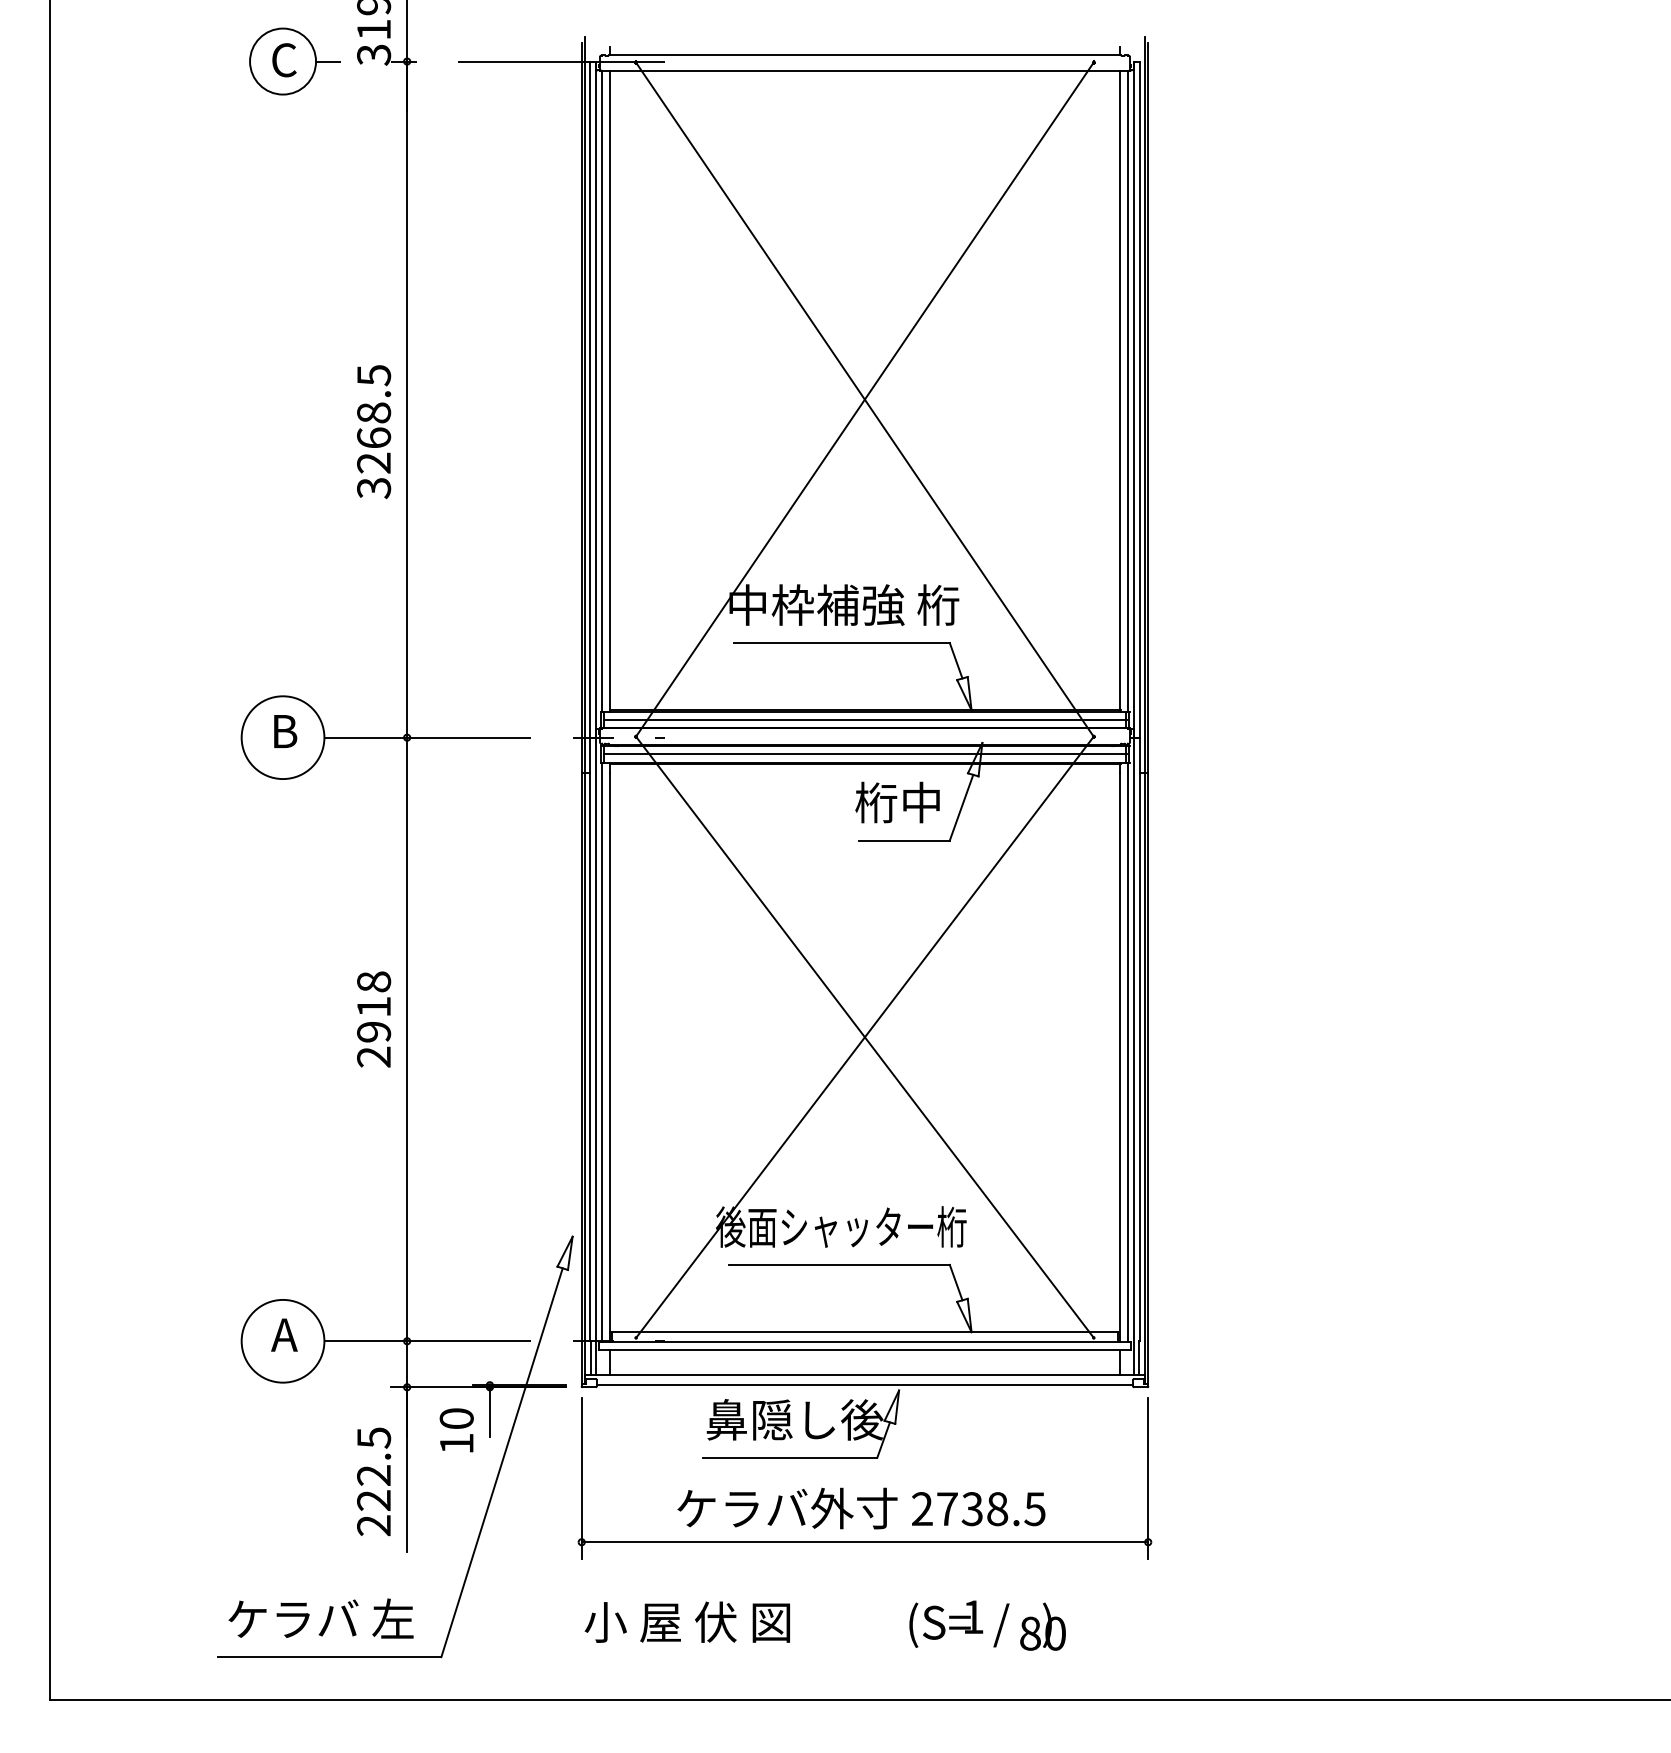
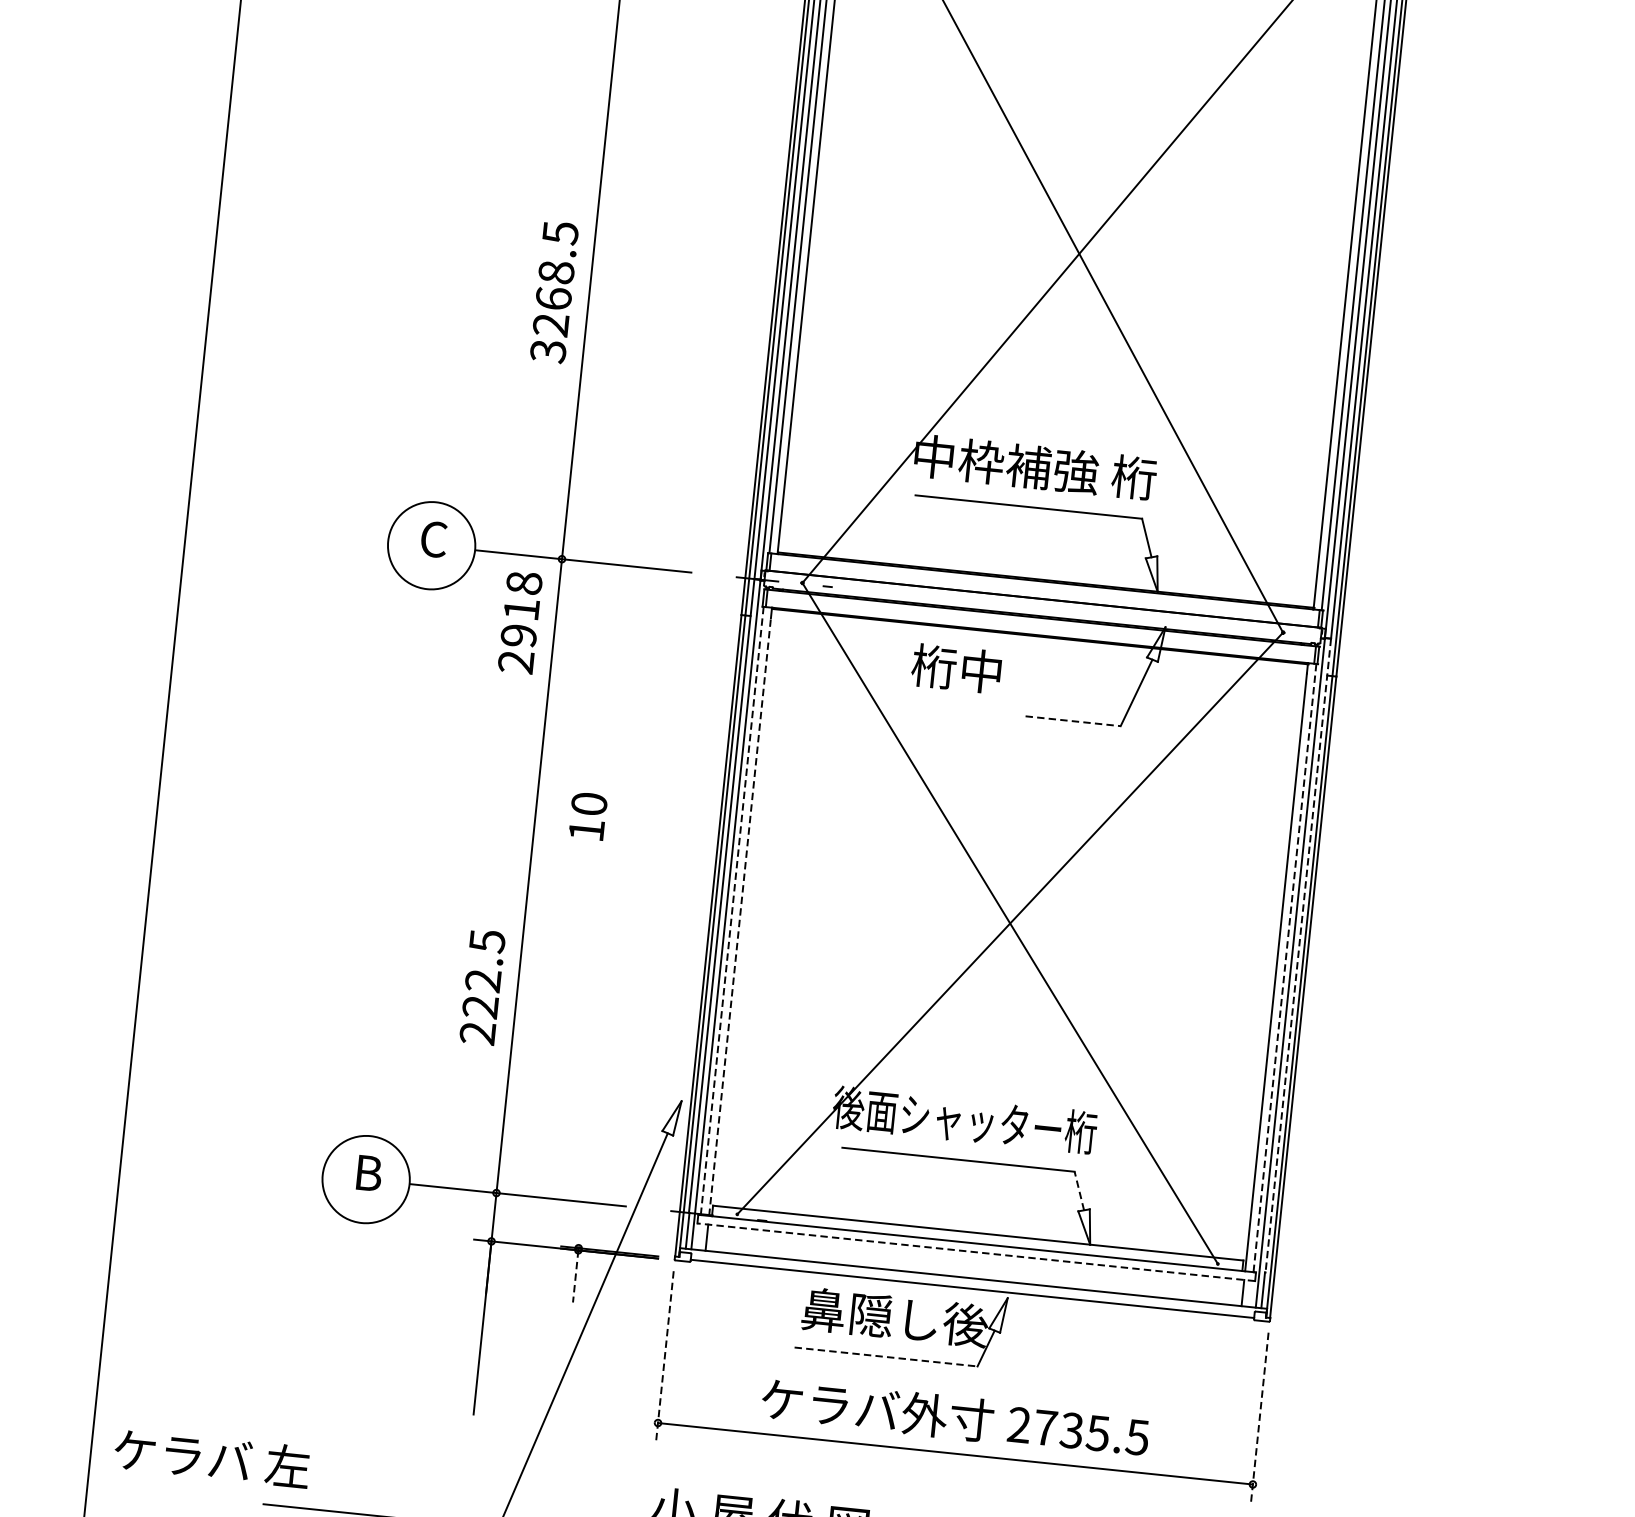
text: (374, 432) -> (554, 292), moved
line: (864, 720) -> (1044, 590), removed
text: (284, 731) -> (433, 539), B -> C
line: (864, 754) -> (1040, 626), removed
text: (897, 802) -> (956, 668), moved
line: (905, 840) -> (1074, 721), solid -> dashed
text: (374, 1019) -> (520, 622), moved
line: (1139, 1039) -> (1298, 955), solid -> dashed
line: (601, 1052) -> (731, 910), solid -> dashed
line: (1128, 1052) -> (1285, 968), solid -> dashed
line: (609, 1057) -> (739, 917), solid -> dashed
line: (956, 1282) -> (1079, 1190), solid -> dashed
text: (284, 1334) -> (368, 1172), A -> B
line: (864, 1350) -> (975, 1252), solid -> dashed
line: (489, 1412) -> (575, 1276), solid -> dashed
text: (456, 1430) -> (587, 816), moved
line: (790, 1457) -> (886, 1356), solid -> dashed
line: (581, 1478) -> (664, 1356), solid -> dashed
line: (1148, 1478) -> (1260, 1417), solid -> dashed
text: (374, 1481) -> (483, 987), moved
text: (997, 1509) -> (1098, 1433), 2738.5 -> 2735.5
text: (320, 1618) -> (211, 1457), moved

